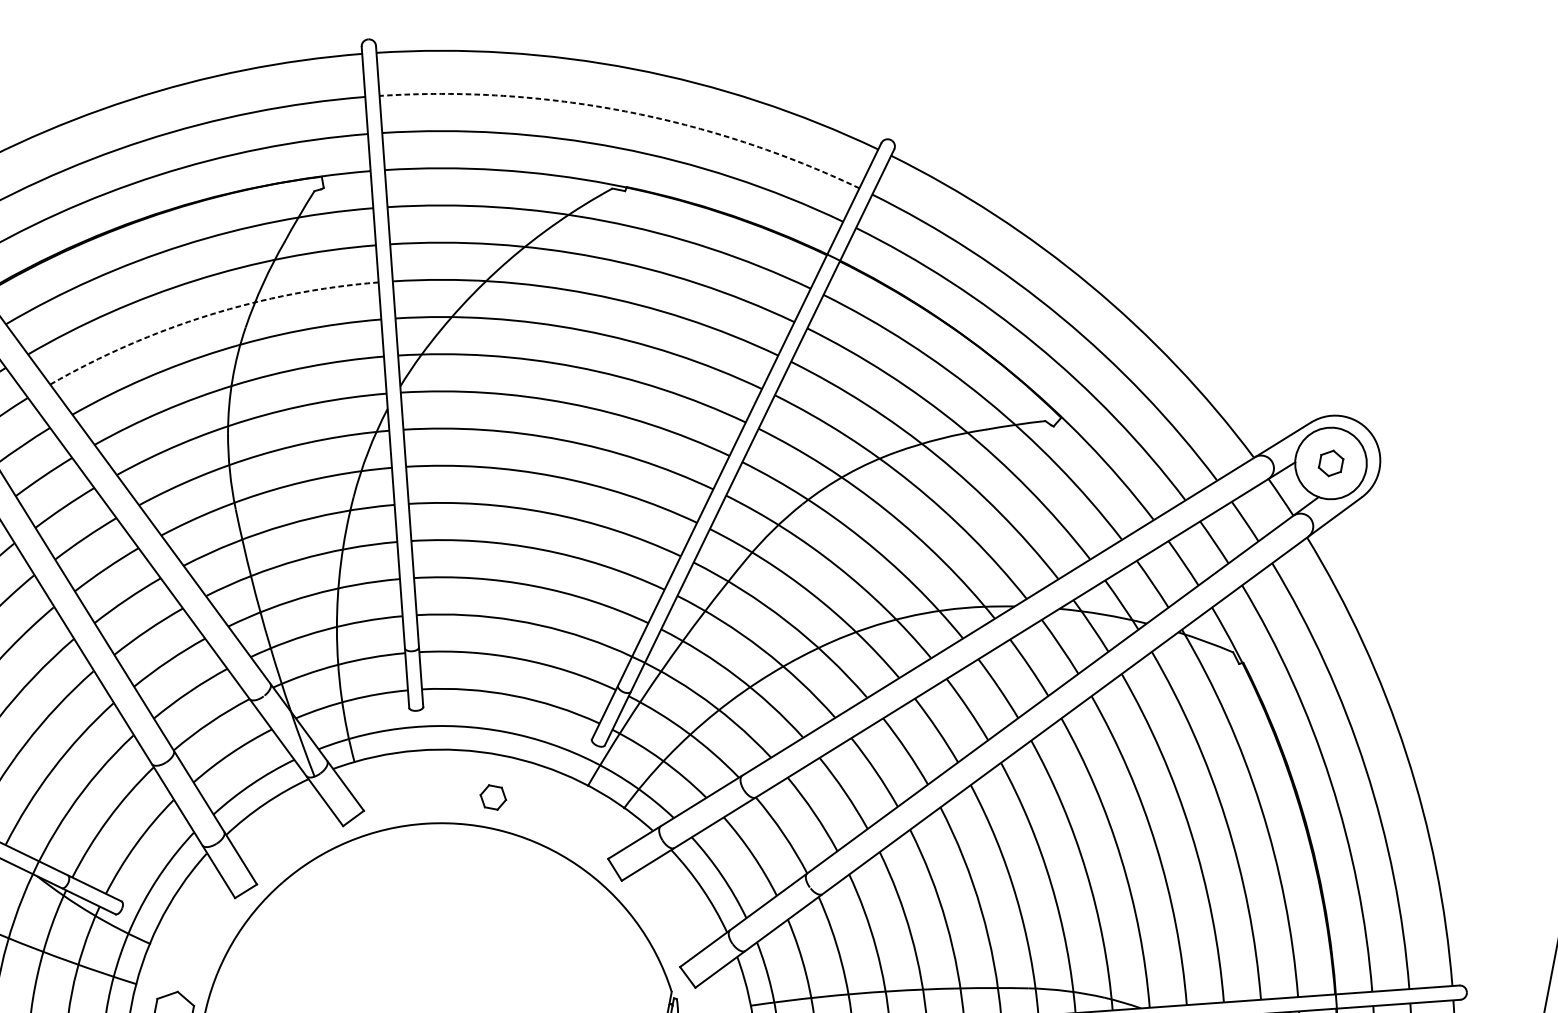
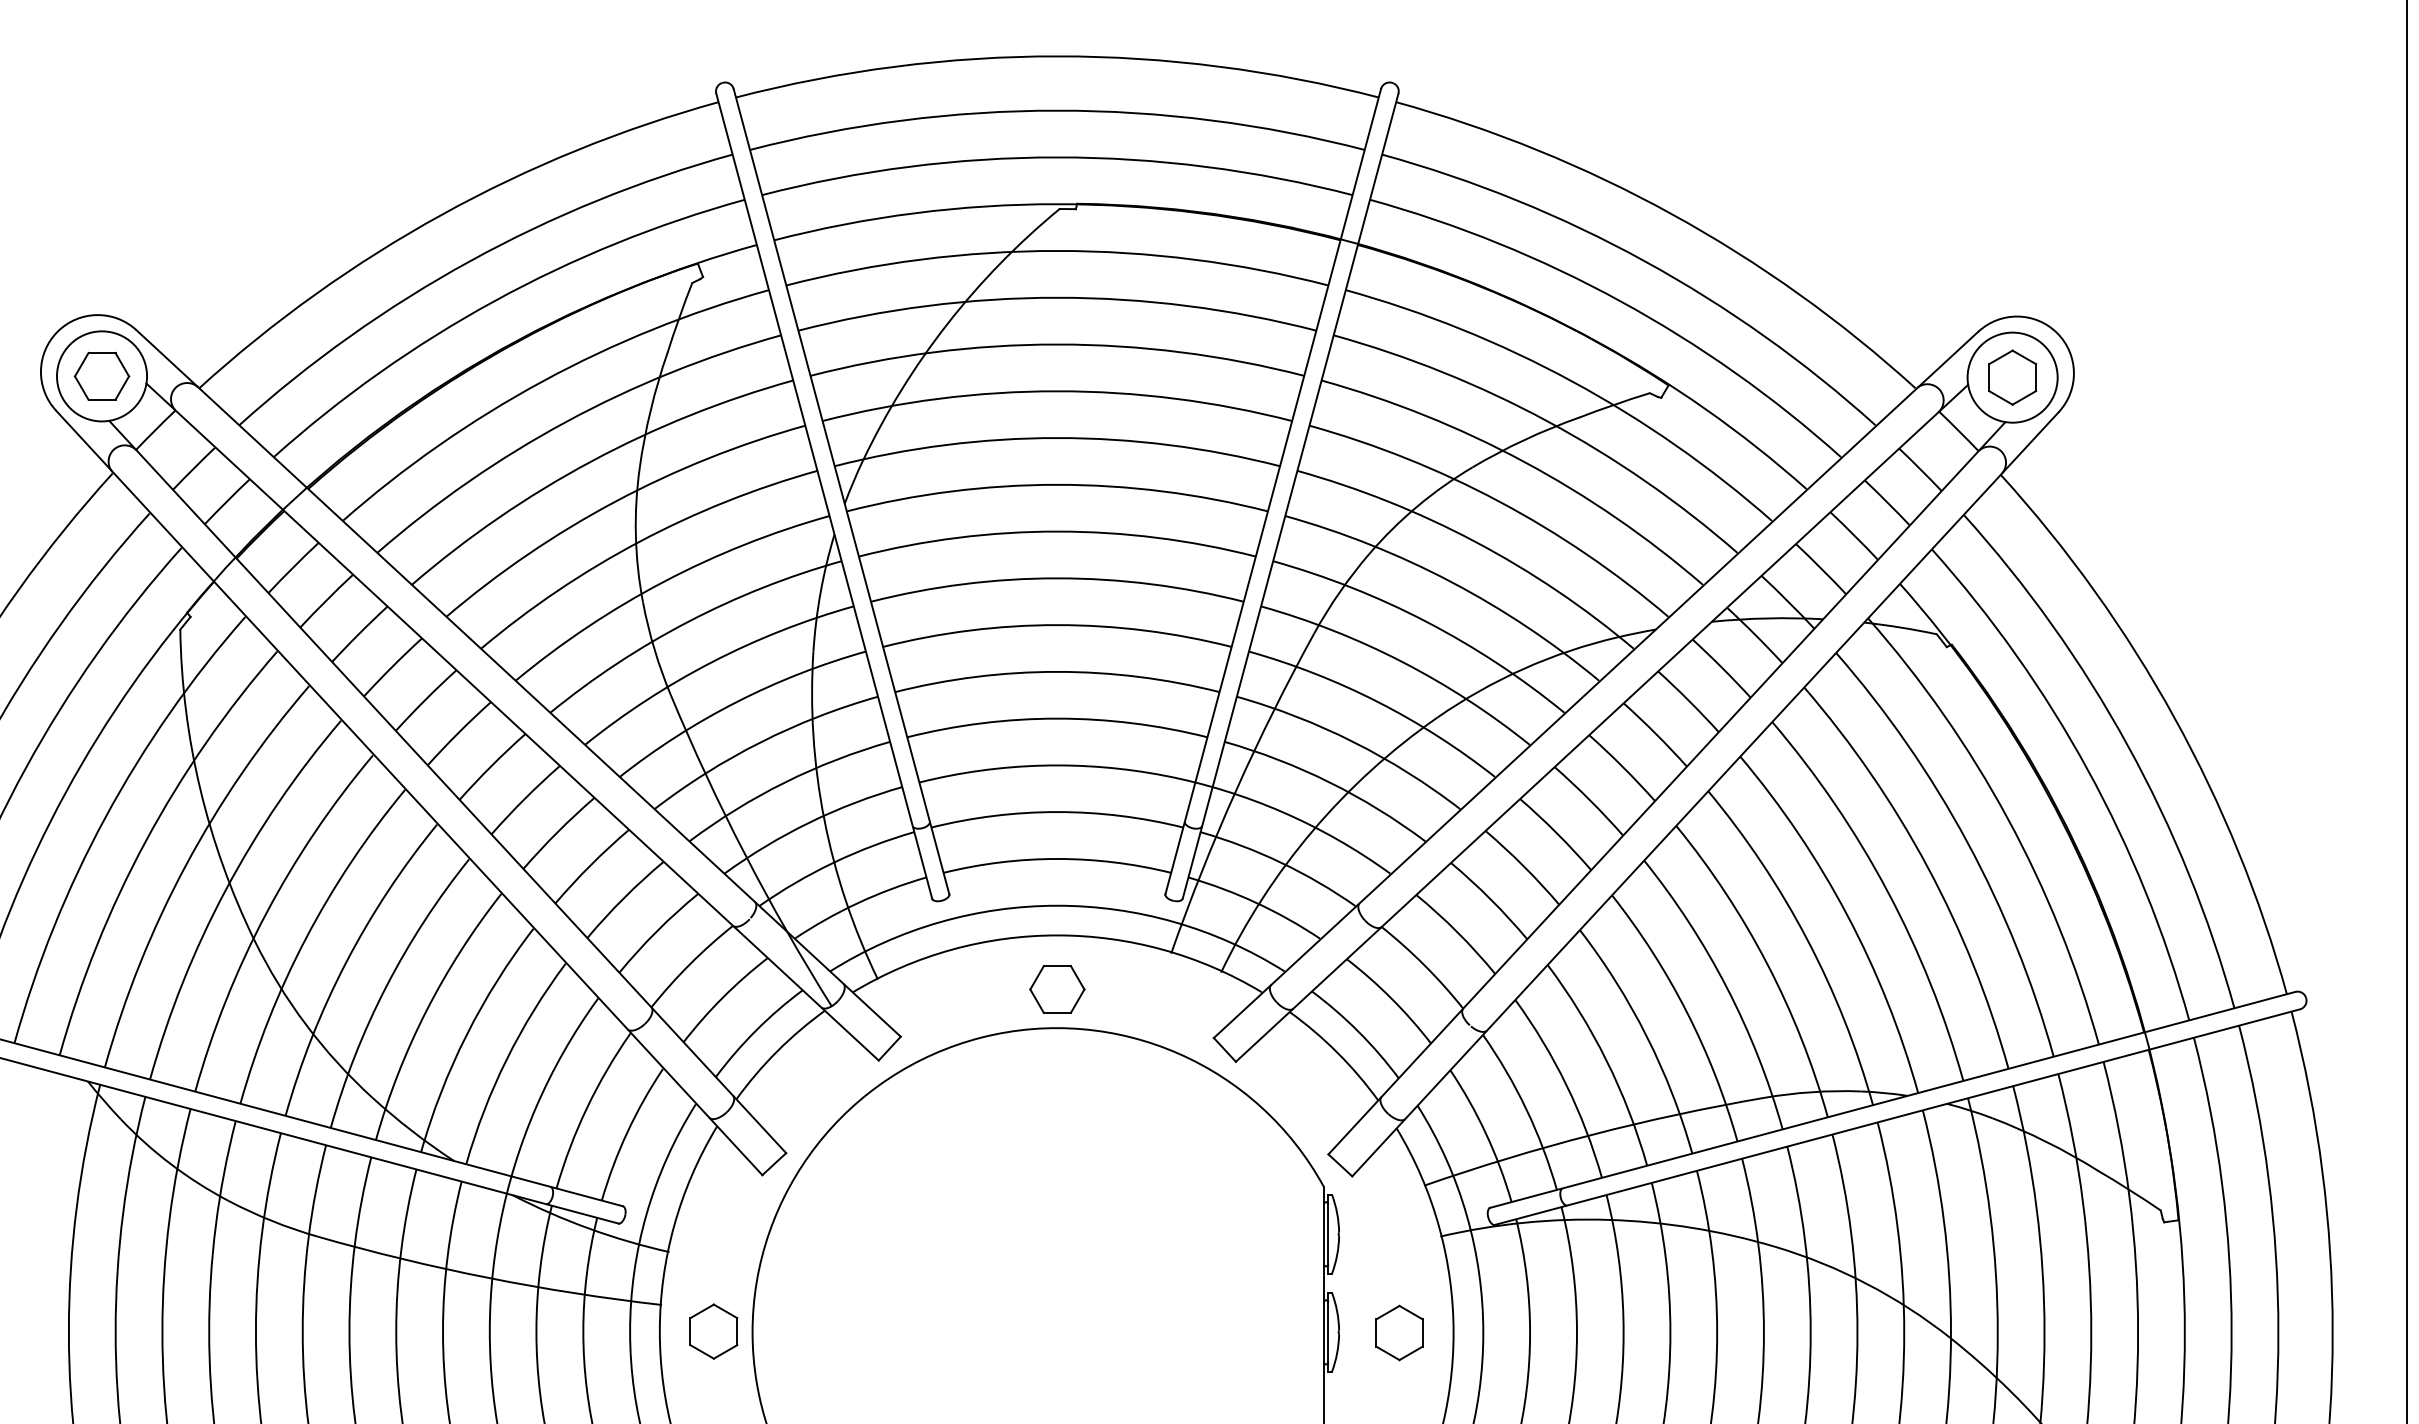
arc: (625, 111) -> (1057, 110), dashed -> solid
arc: (208, 315) -> (591, 461), dashed -> solid
part: (1330, 463) -> (2012, 377), size x1.67
part: (493, 797) -> (1057, 989), size x1.67

